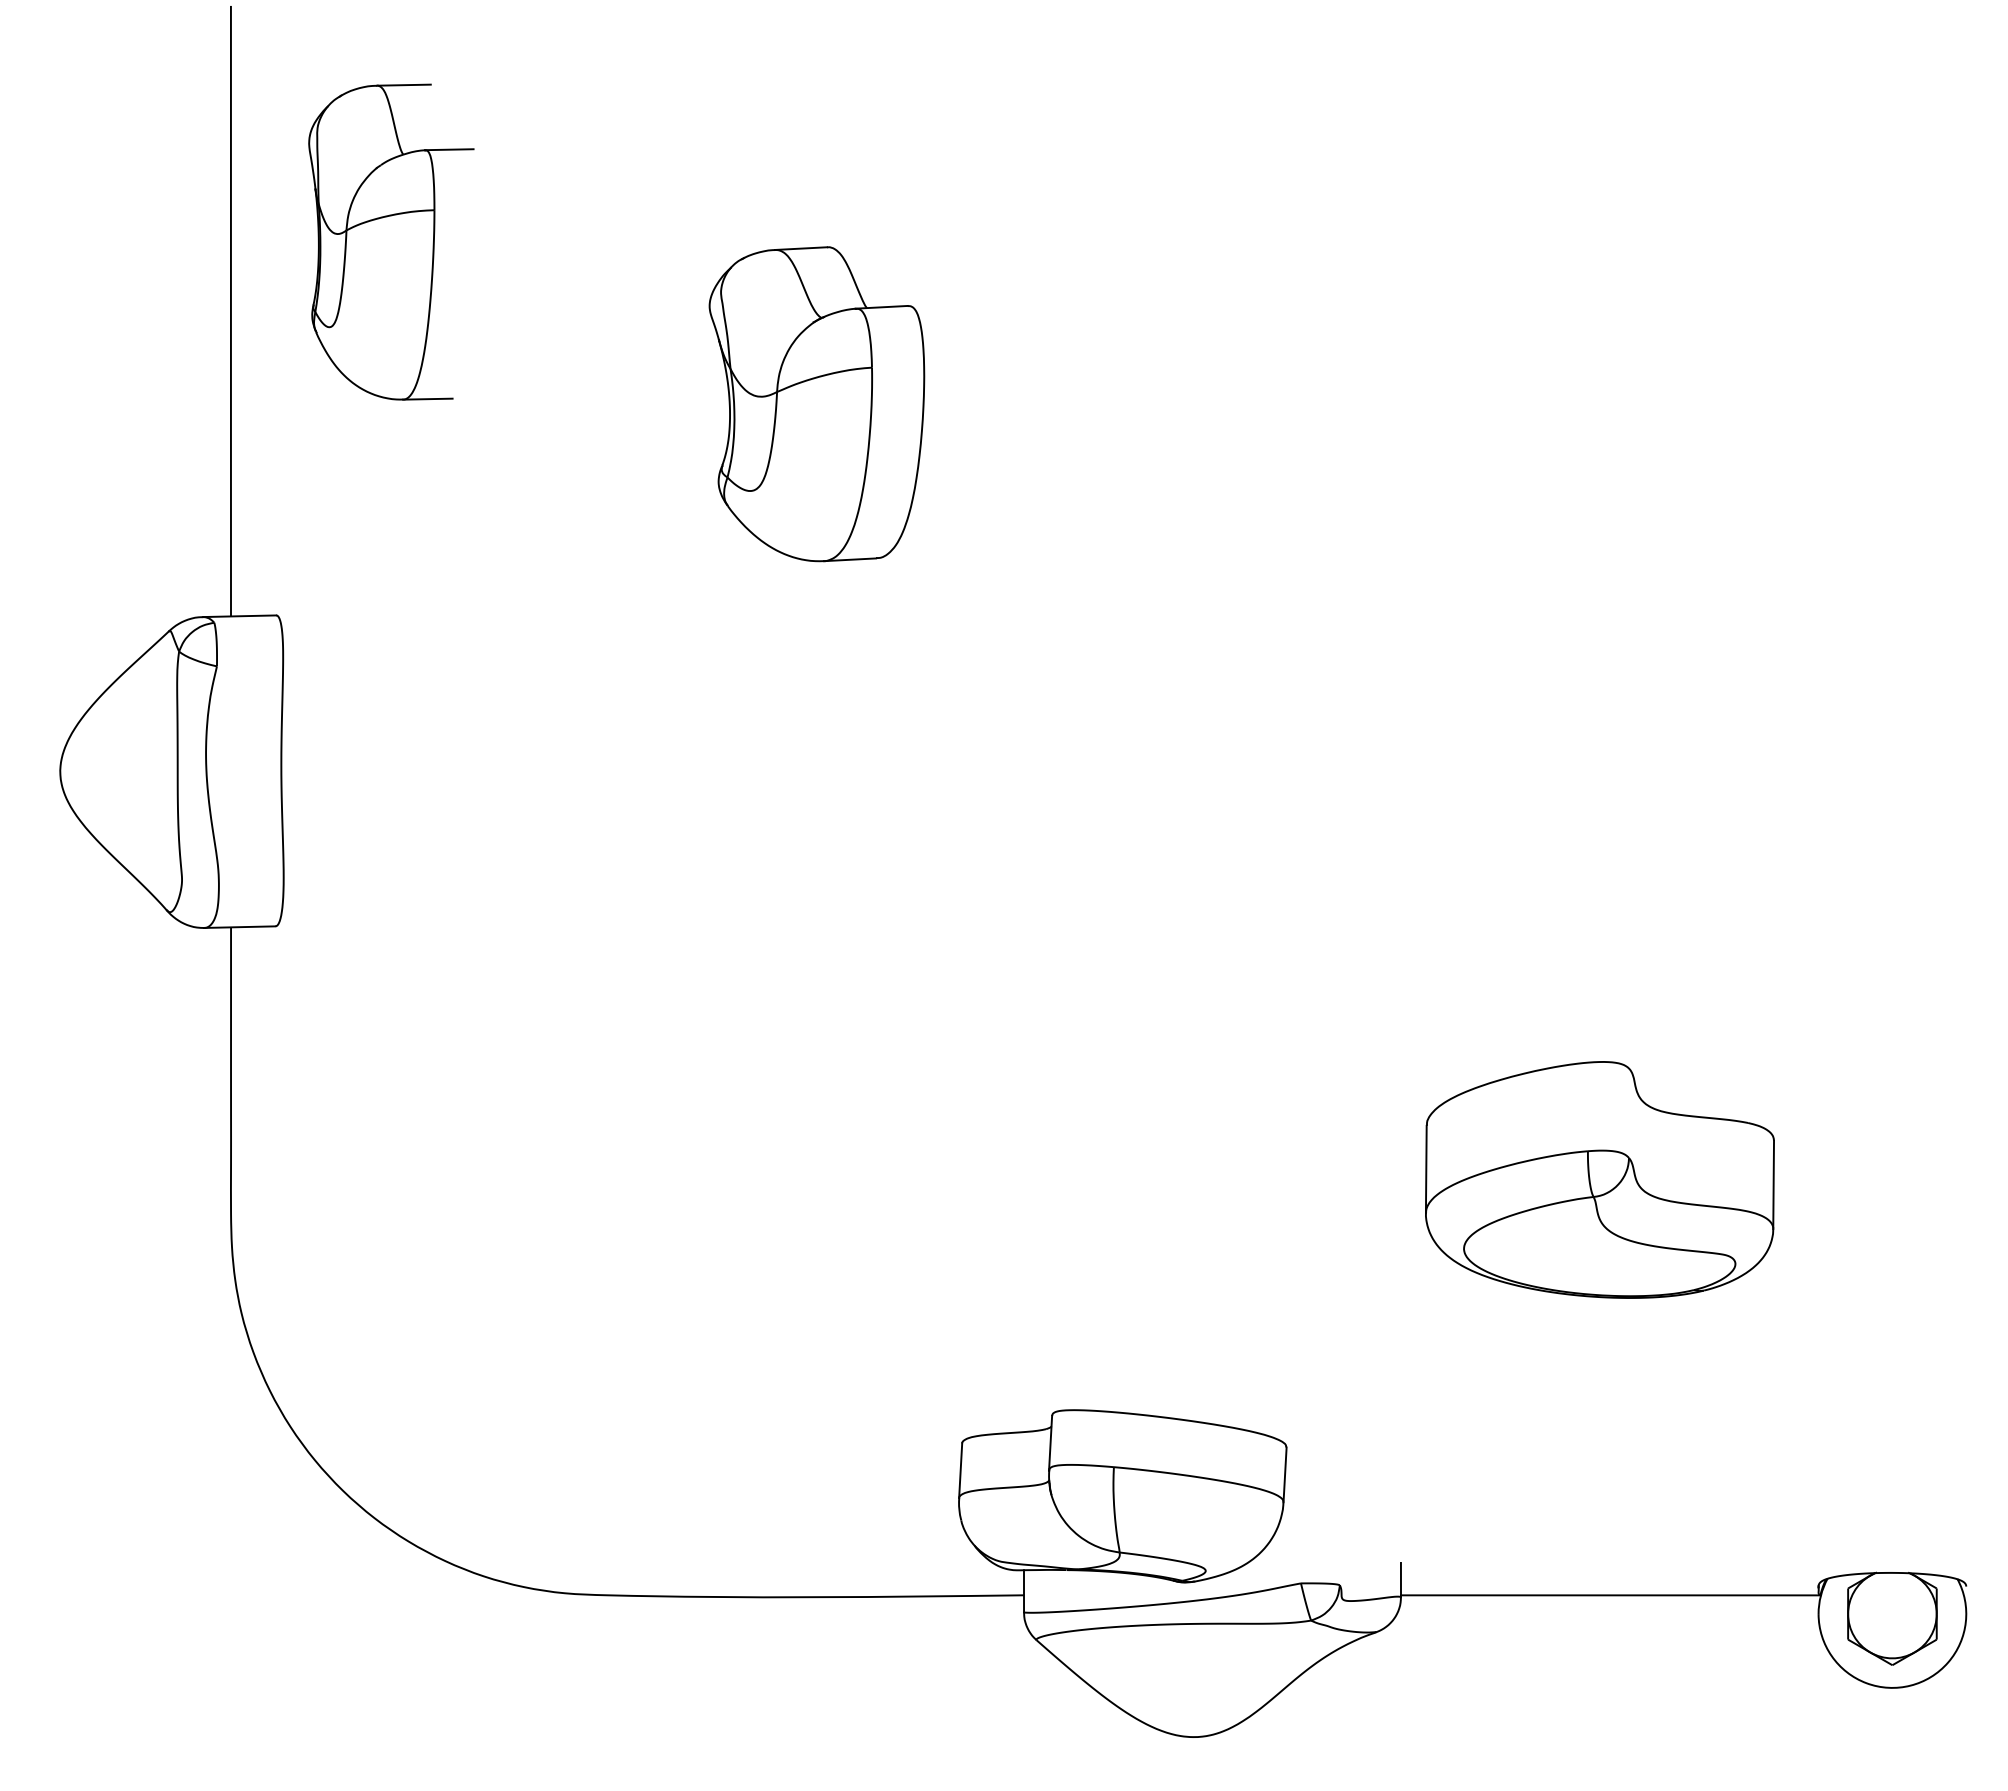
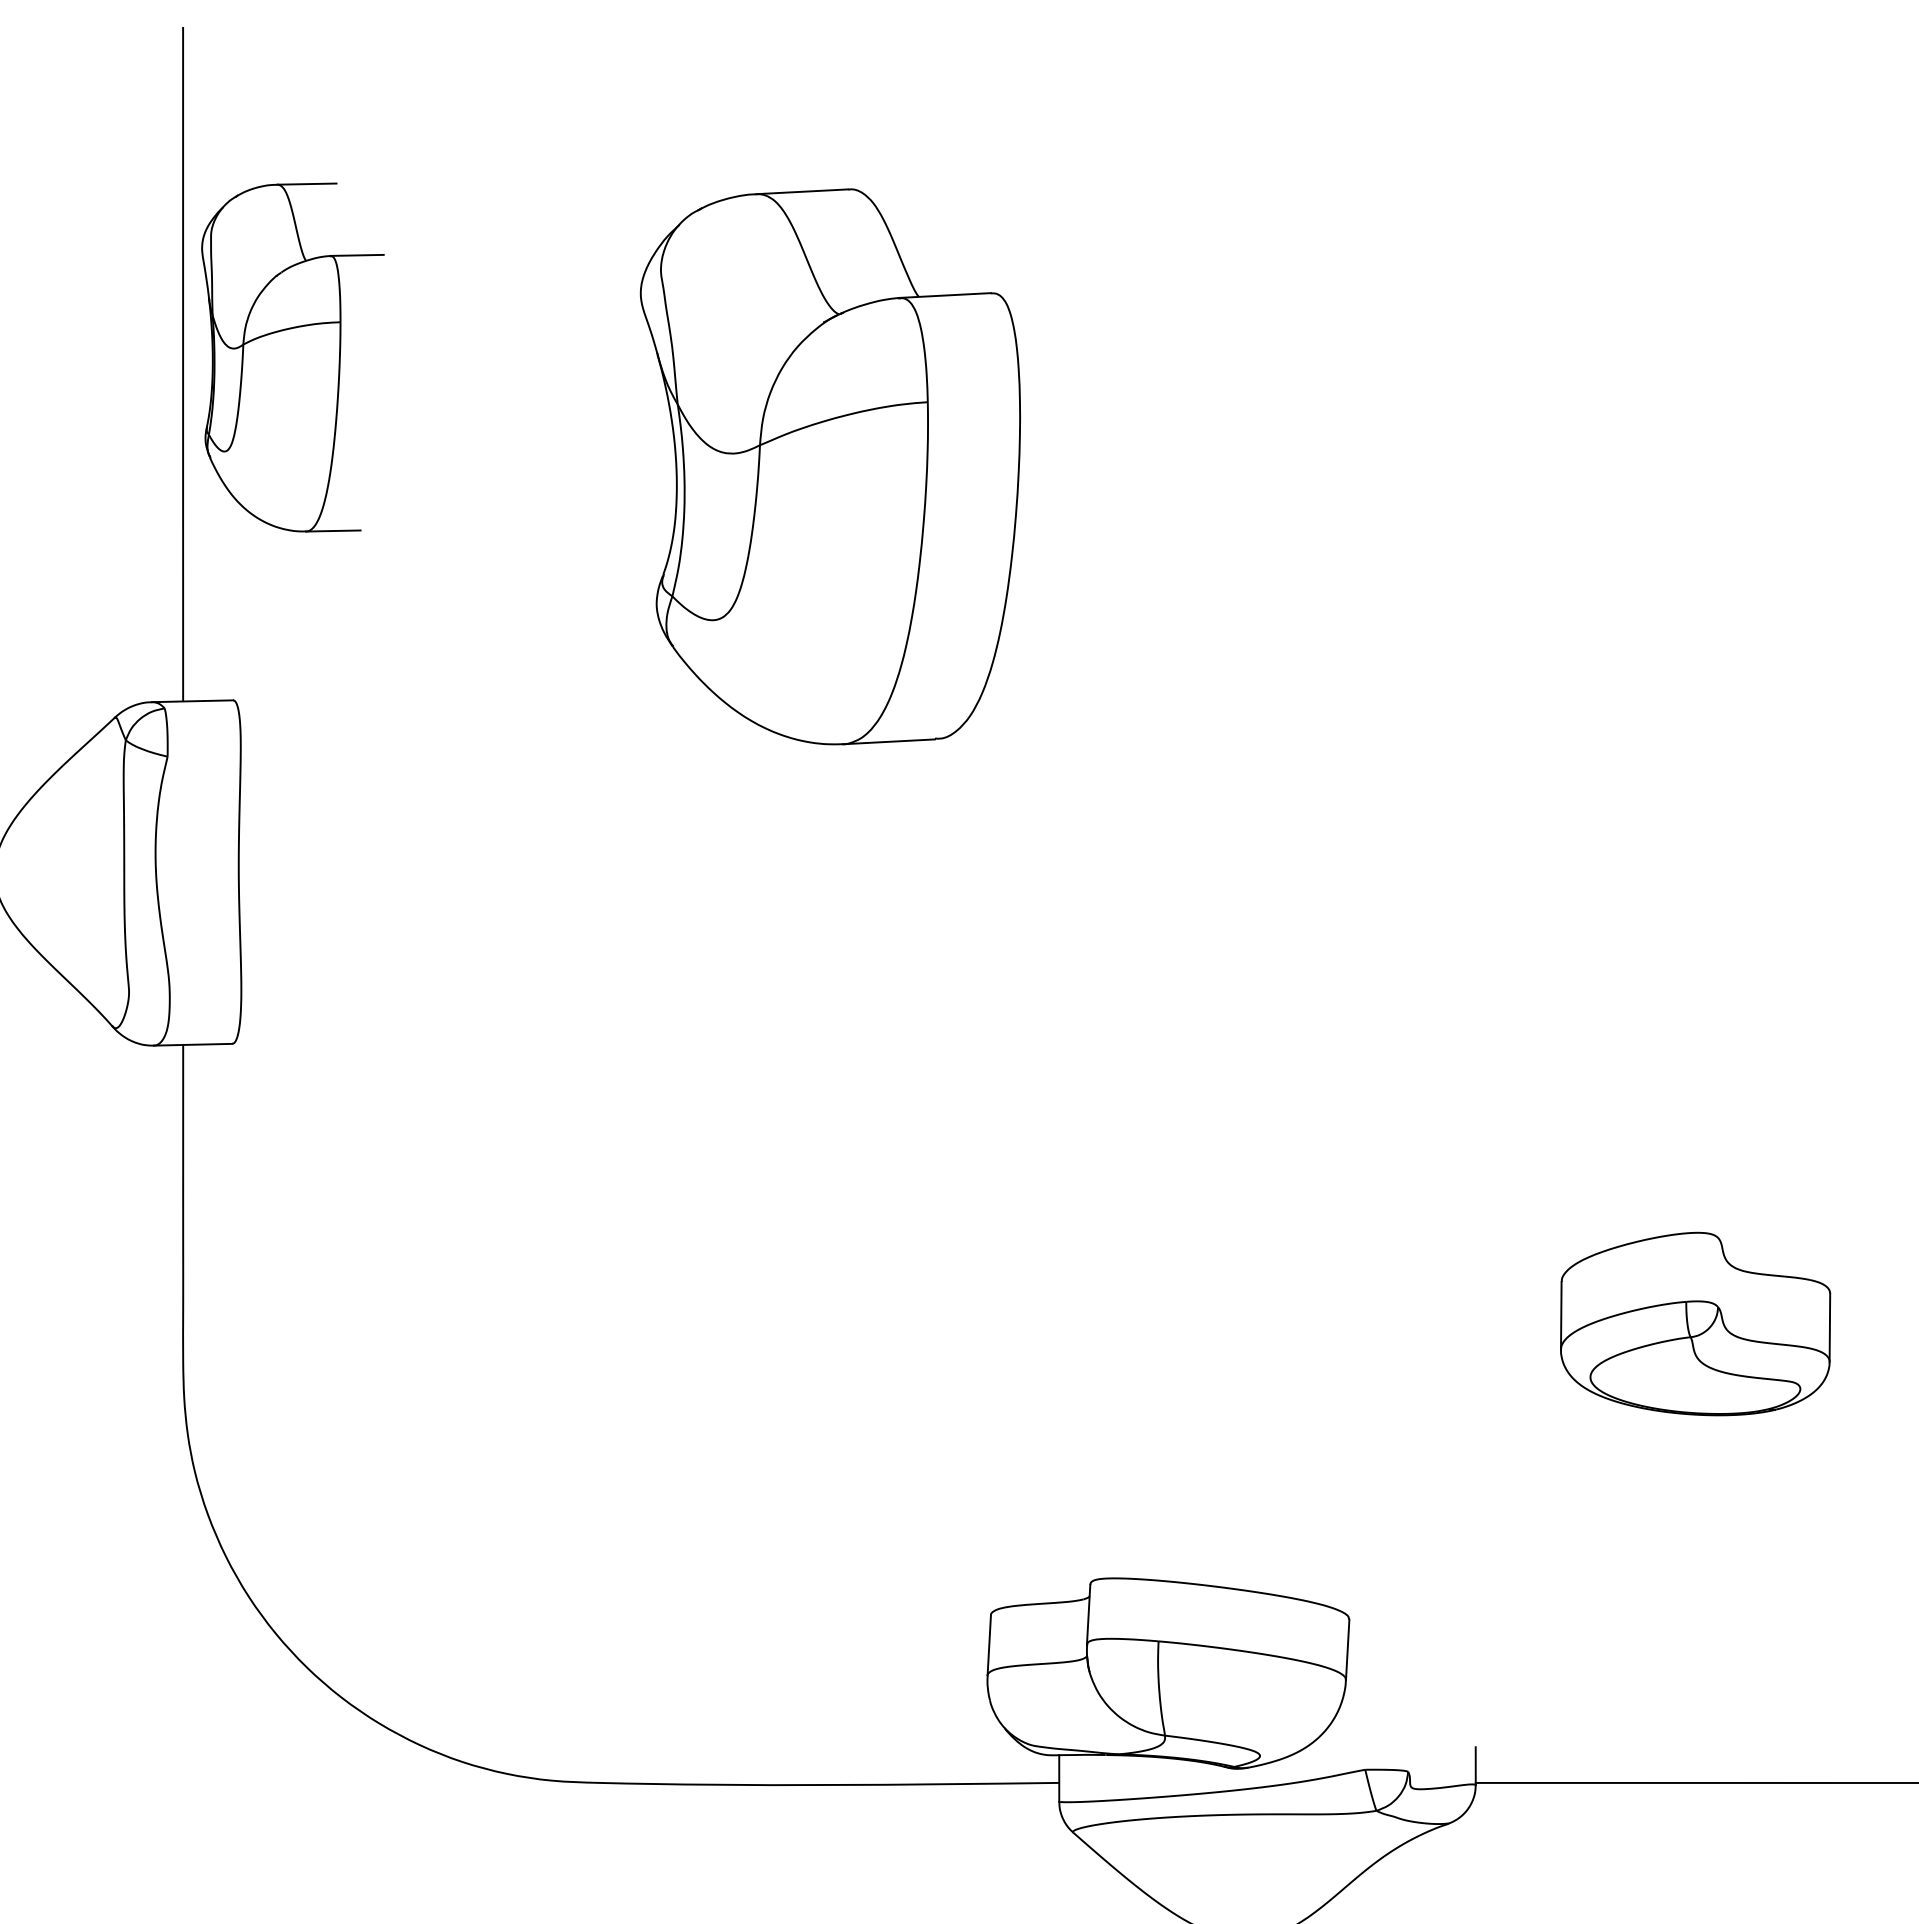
part: (391, 241) -> (293, 356), moved
part: (816, 404) -> (830, 467), size x1.6
part: (1599, 1179) -> (1695, 1323), size x0.7

